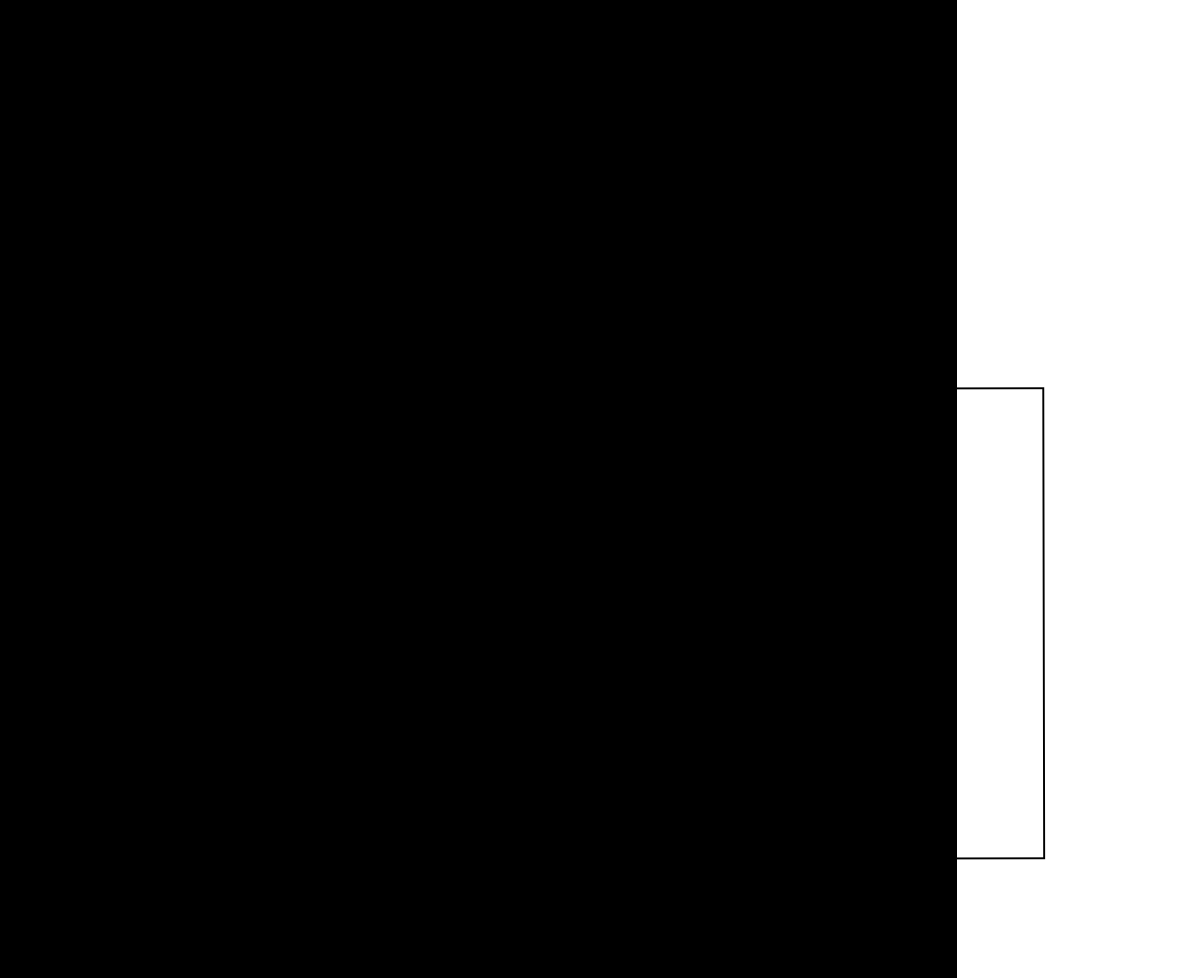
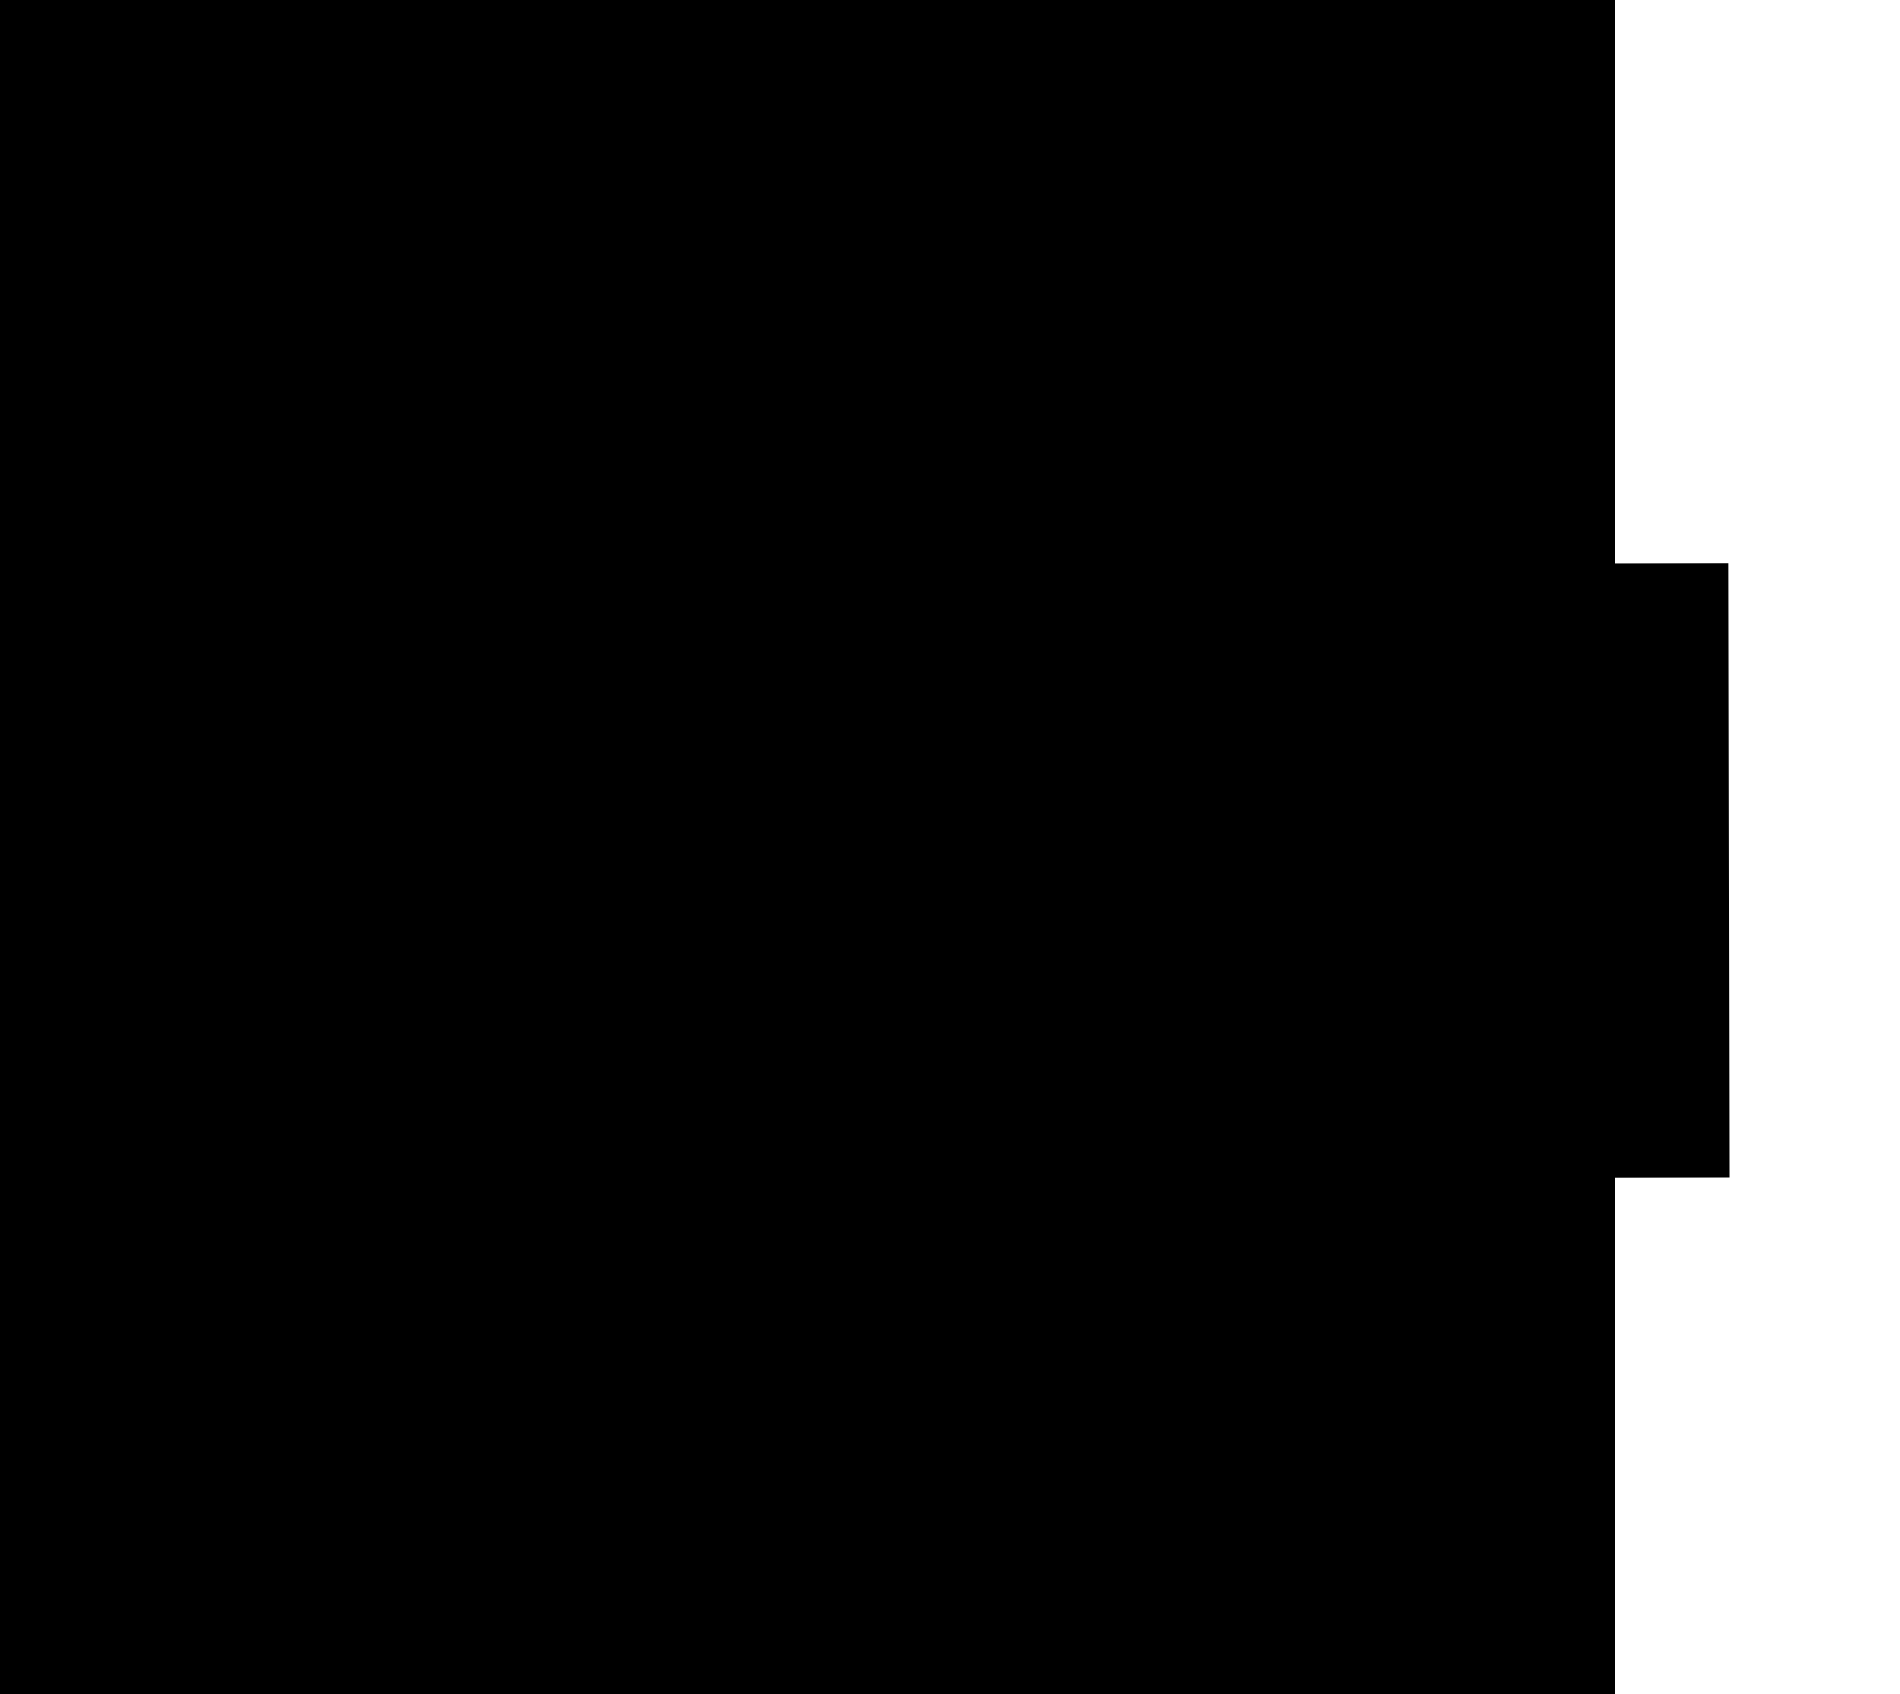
fill: (1000, 623) -> (1671, 870), added

